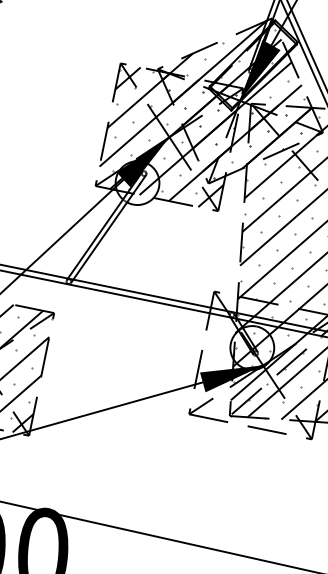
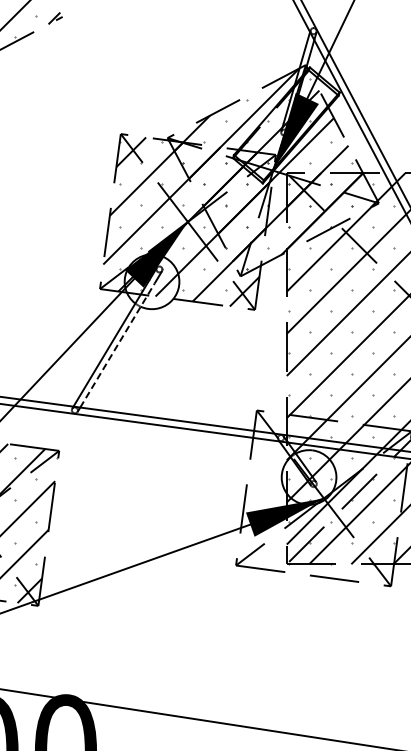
line: (106, 232) -> (117, 345), solid -> dashed

